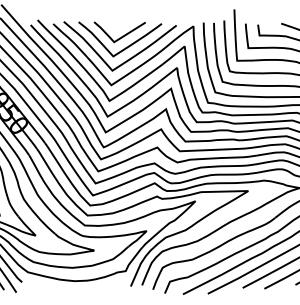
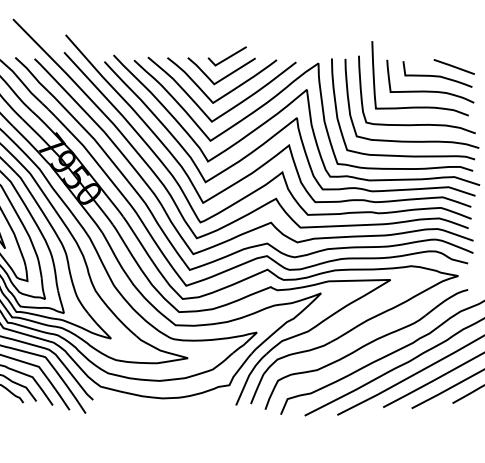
line: (123, 21) -> (226, 57), added

